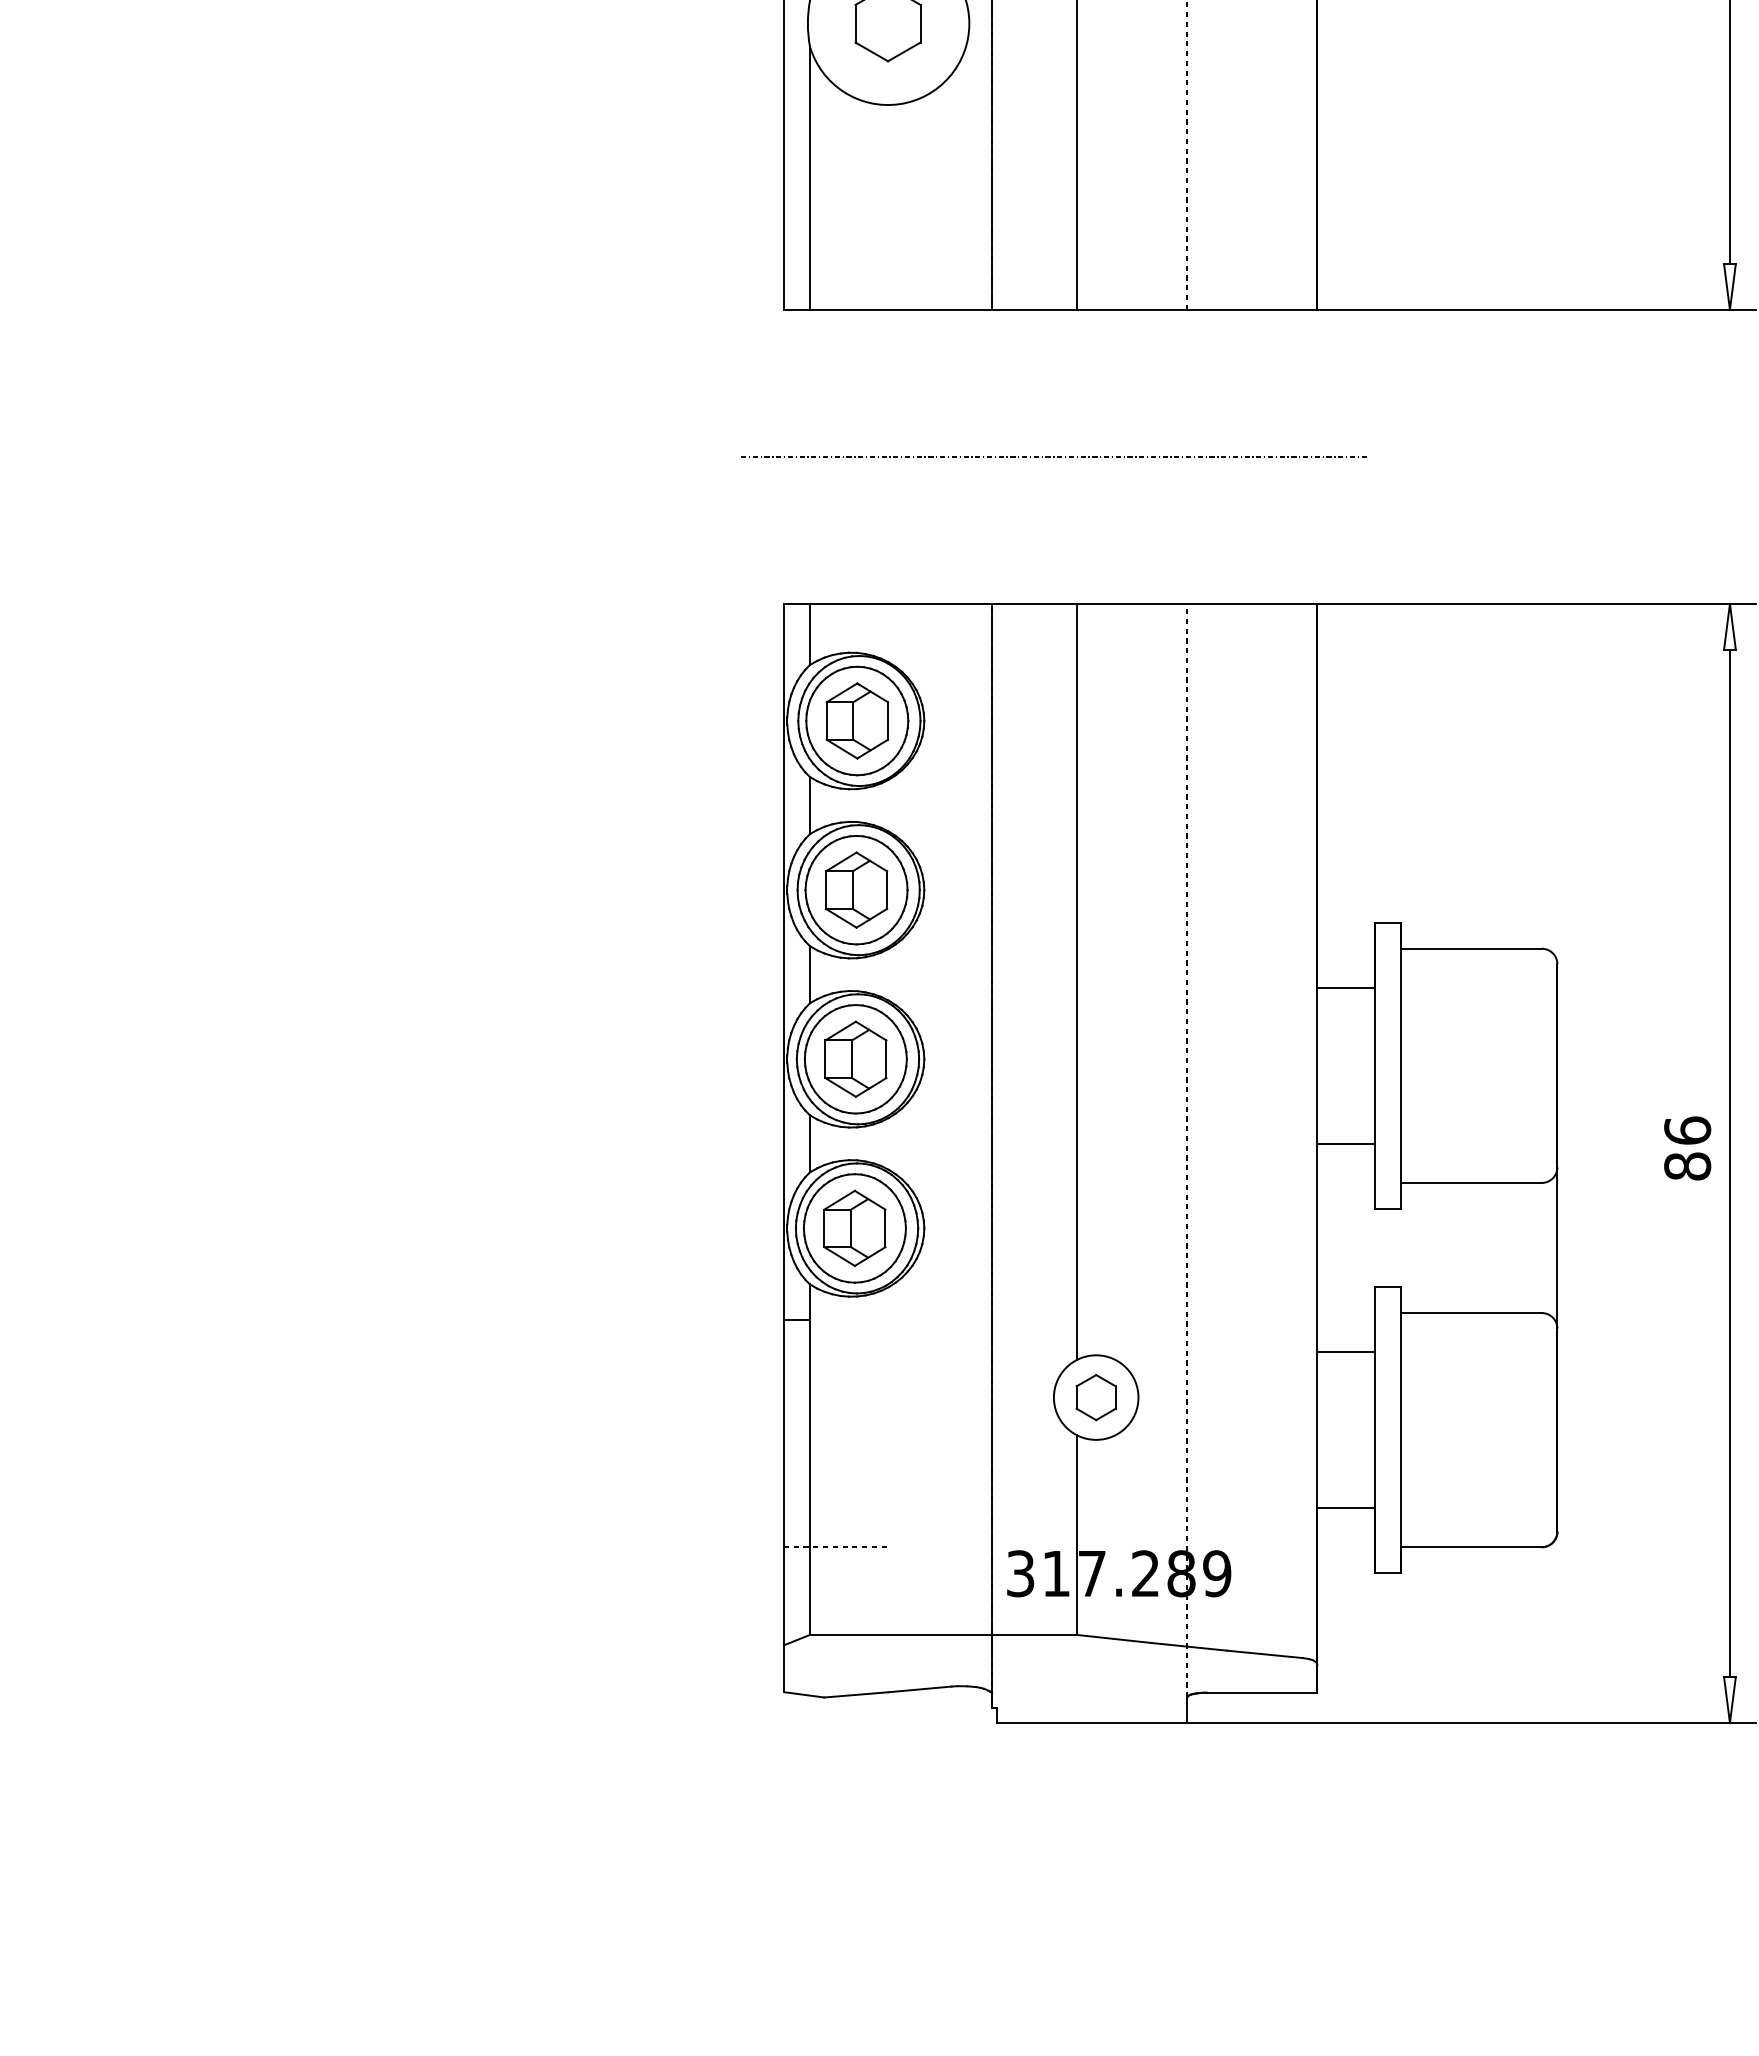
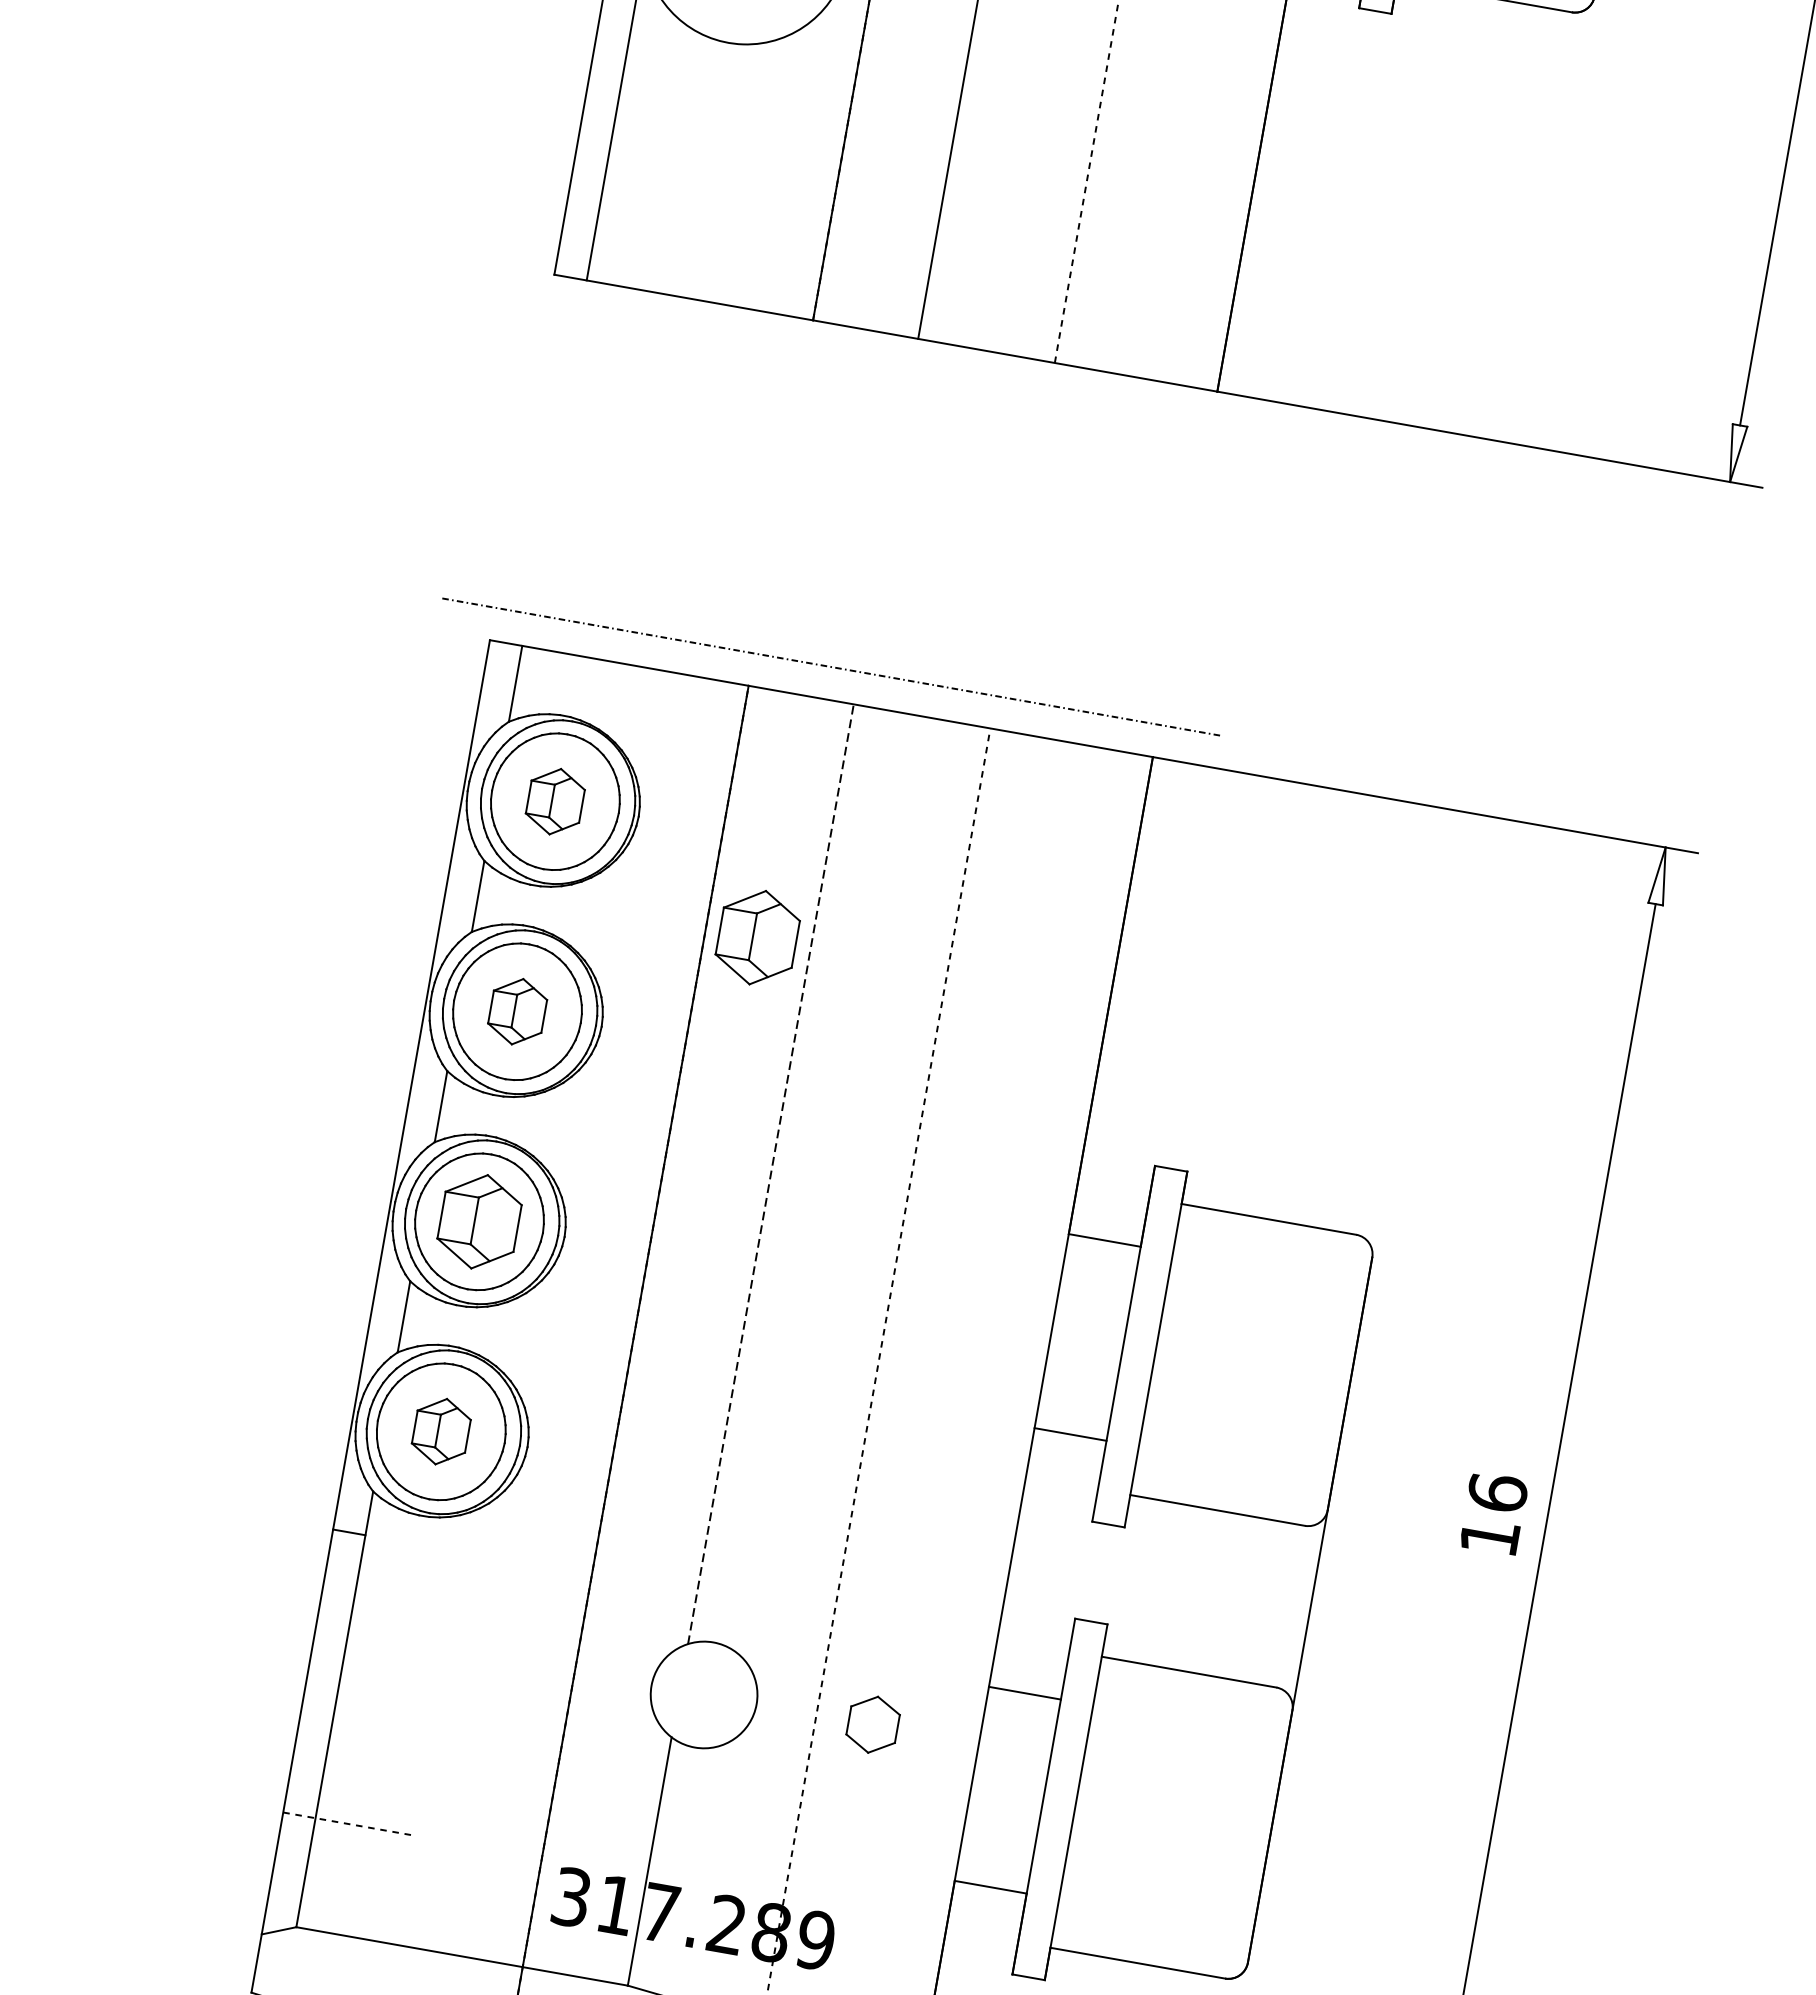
line: (1053, 456) -> (830, 666), moved
part: (856, 720) -> (554, 800), size x0.7
part: (1033, 798) -> (757, 936), added
part: (856, 889) -> (517, 1010), size x0.7
line: (1076, 981) -> (770, 1173), solid -> dashed
text: (1687, 1166) -> (1489, 1537), 86 -> 16
part: (854, 1227) -> (440, 1430), size x0.7
part: (1095, 1397) -> (872, 1724), moved

